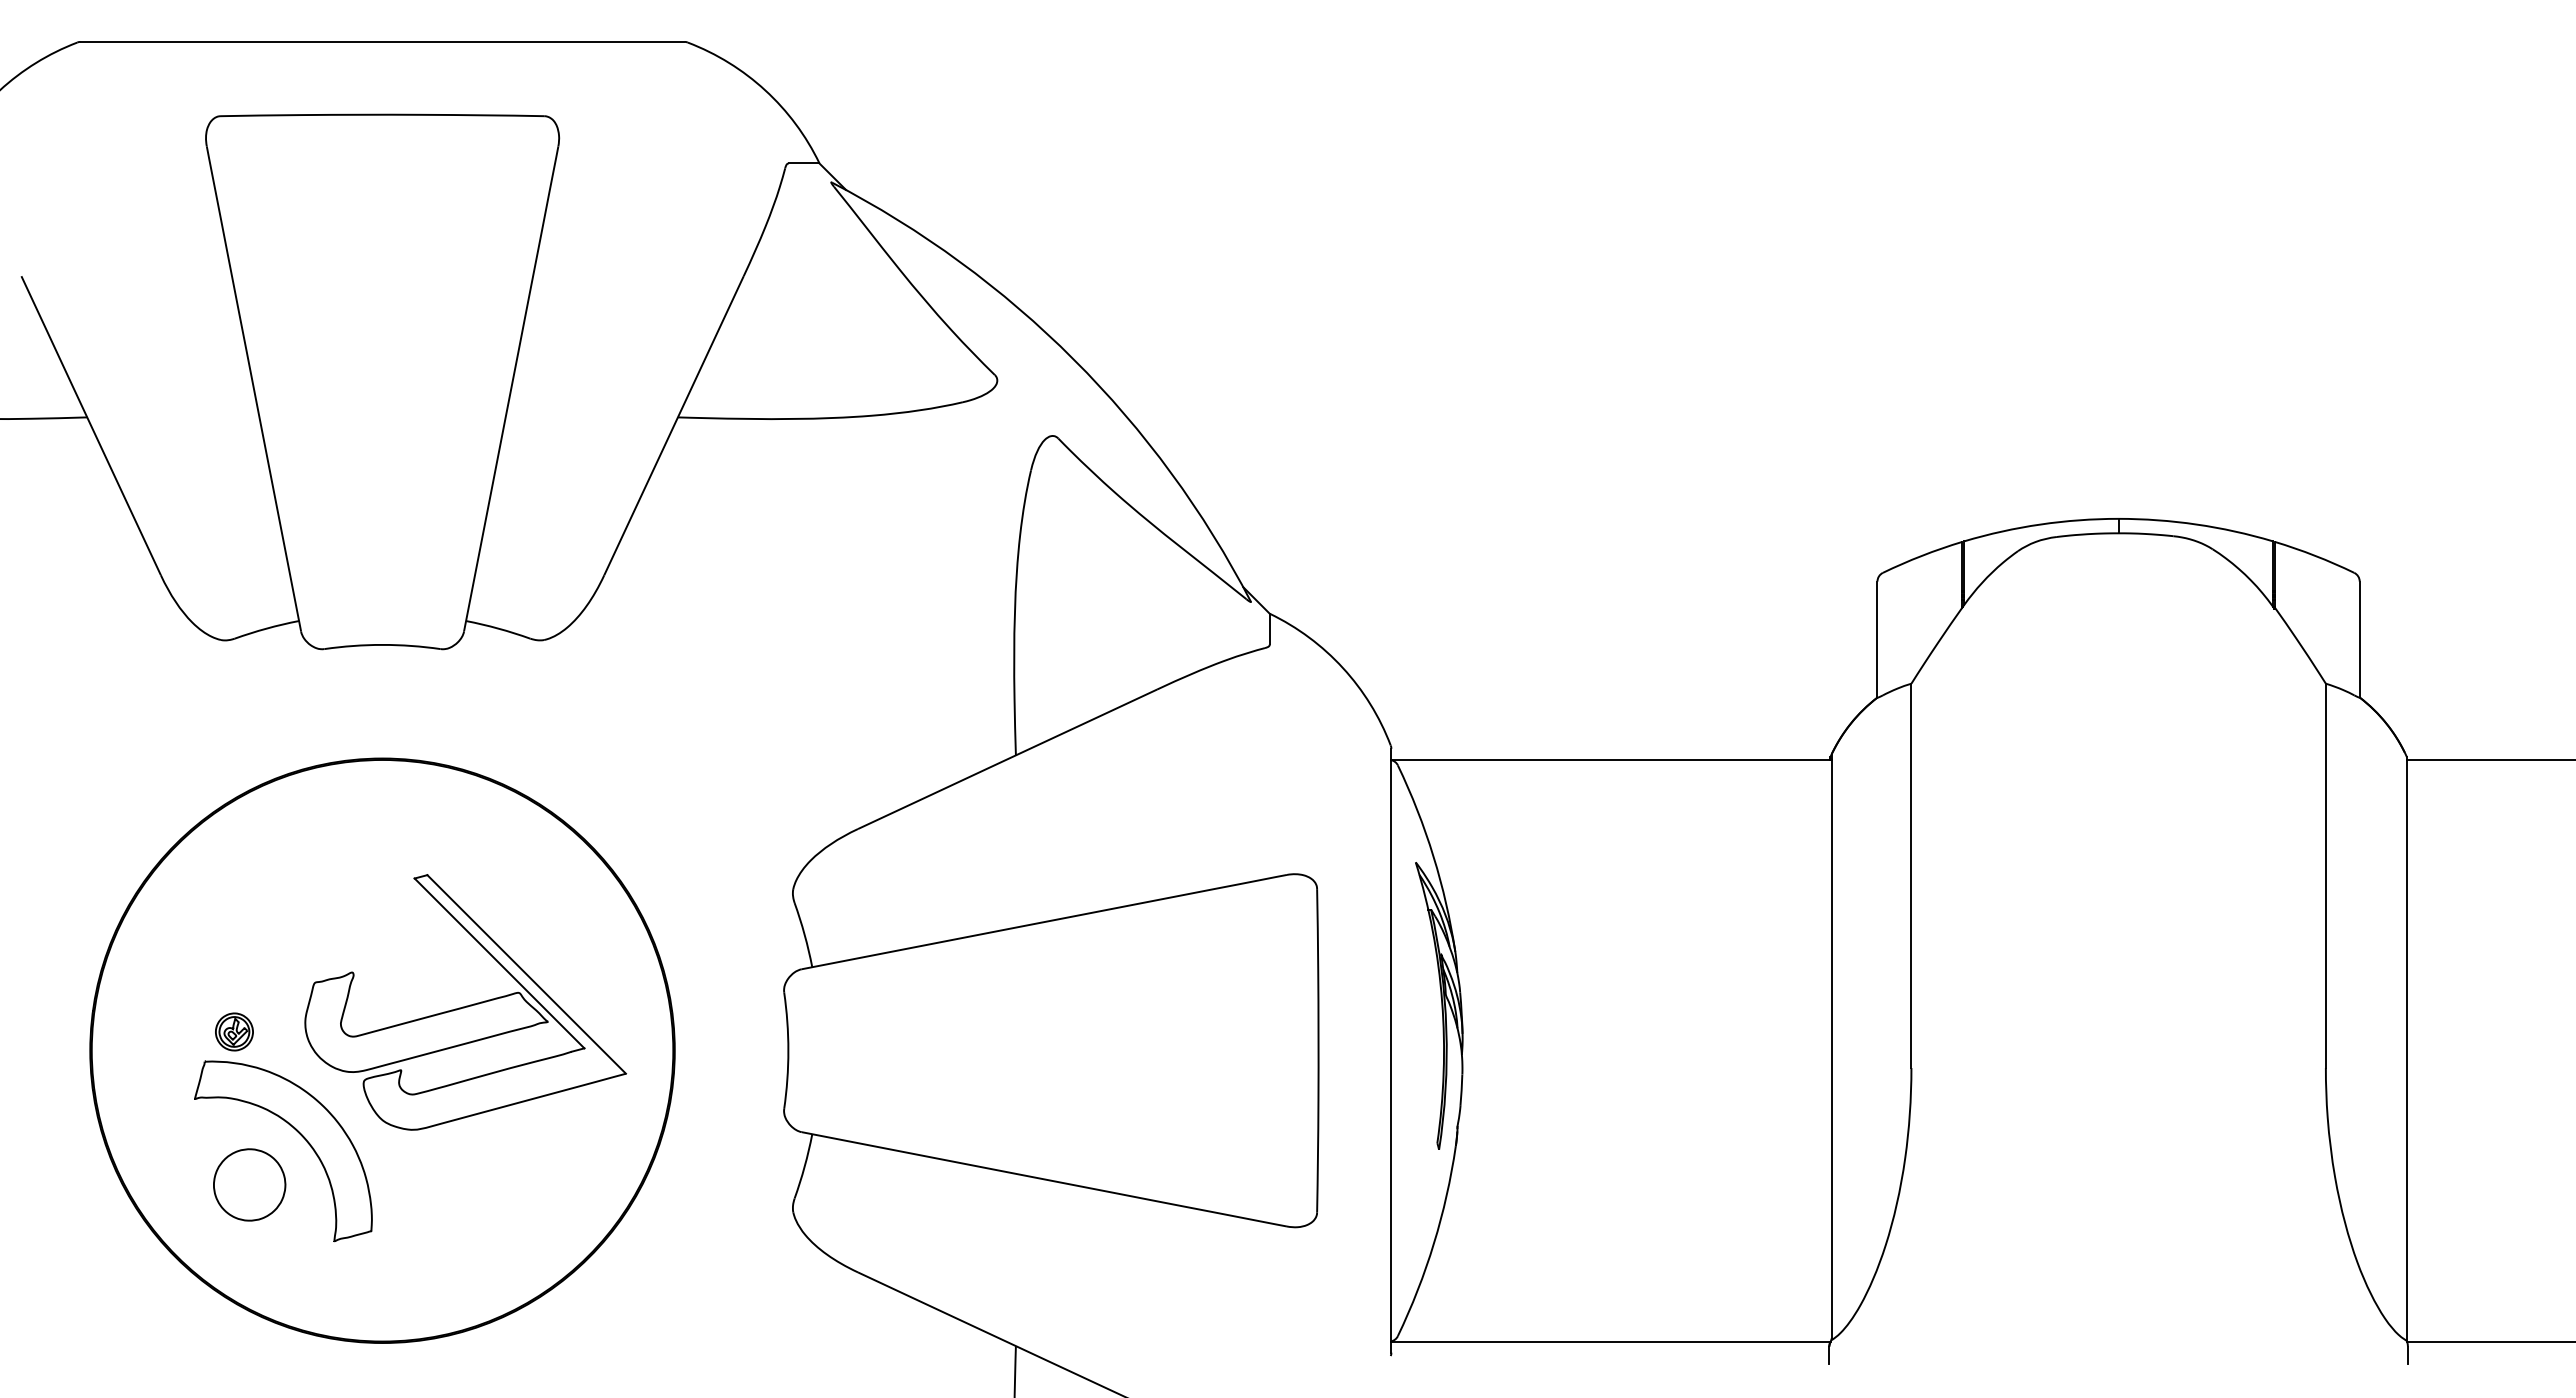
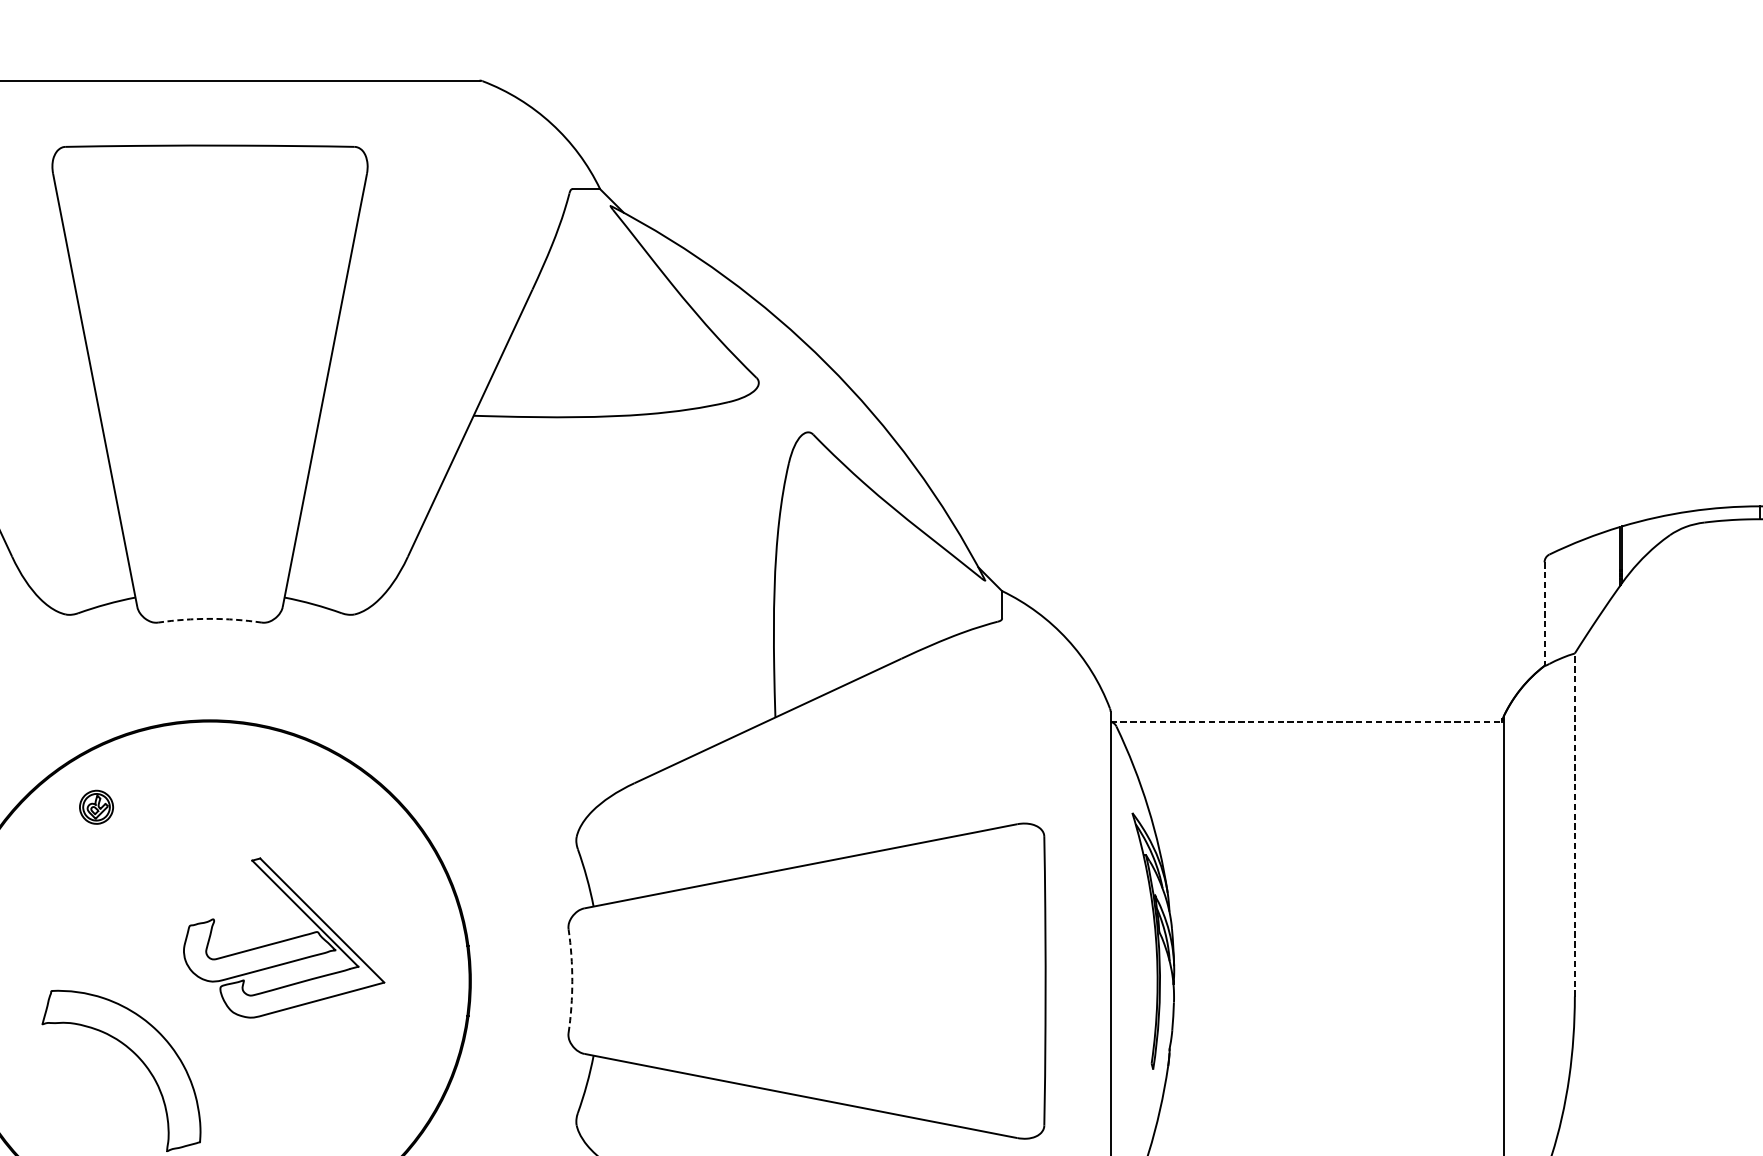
line: (1877, 639) -> (1544, 614), solid -> dashed
arc: (382, 644) -> (209, 618), solid -> dashed
line: (1612, 759) -> (1307, 721), solid -> dashed
line: (1911, 875) -> (1574, 824), solid -> dashed
part: (465, 1002) -> (284, 938), size x0.7
part: (234, 1031) -> (96, 806), moved
arc: (788, 1050) -> (572, 980), solid -> dashed
part: (249, 1184) -> (91, 1100), removed

